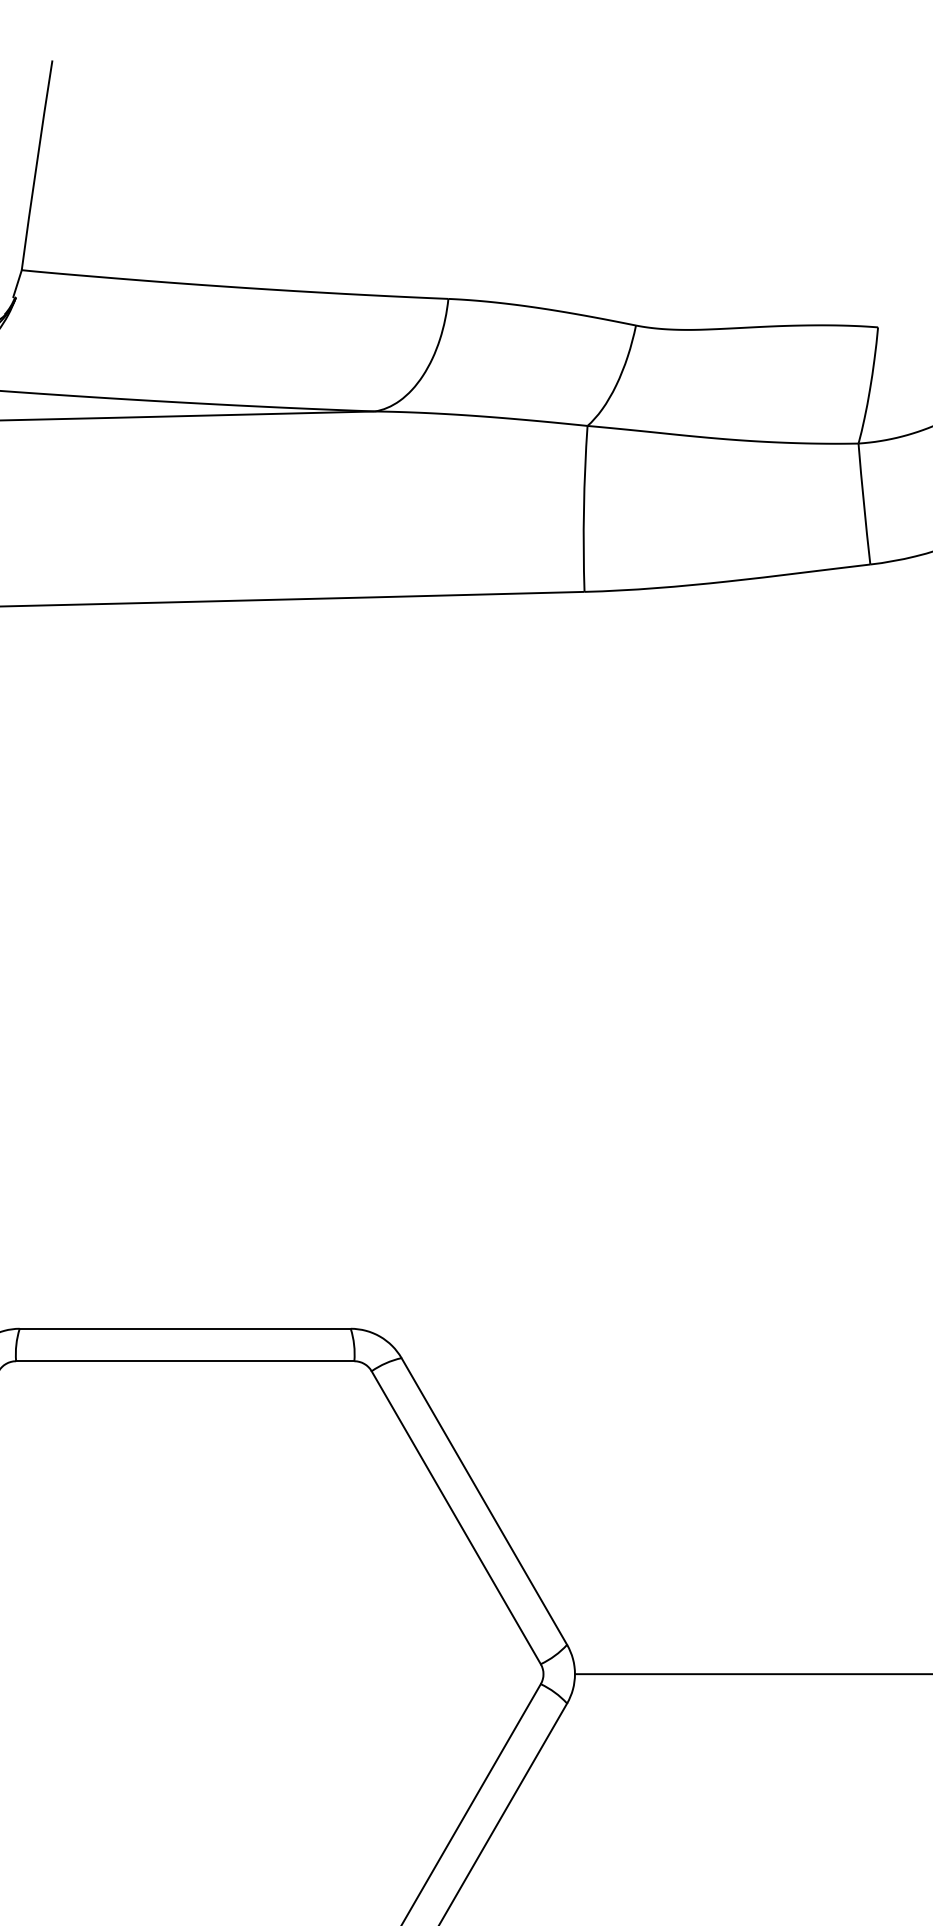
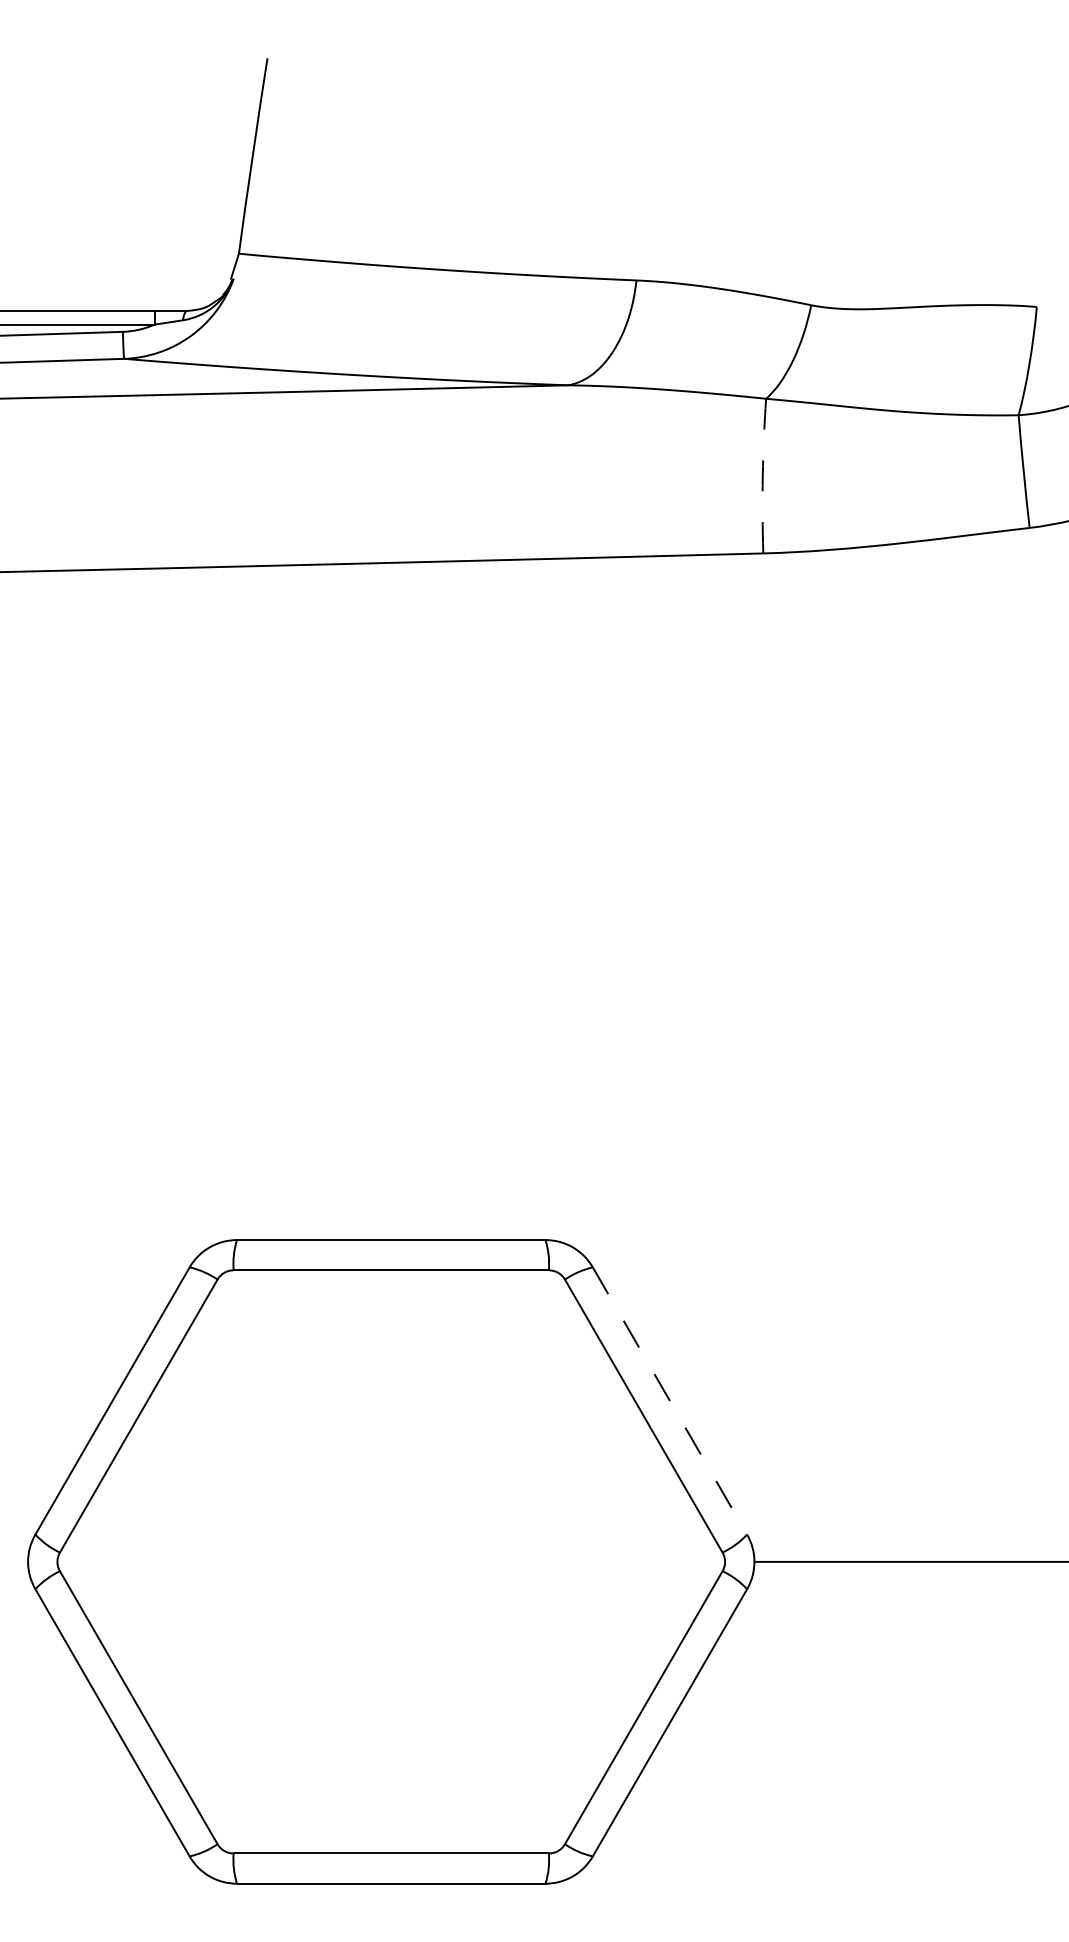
arc: (583, 509) -> (762, 476), solid -> dashed
line: (484, 1502) -> (670, 1401), solid -> dashed

